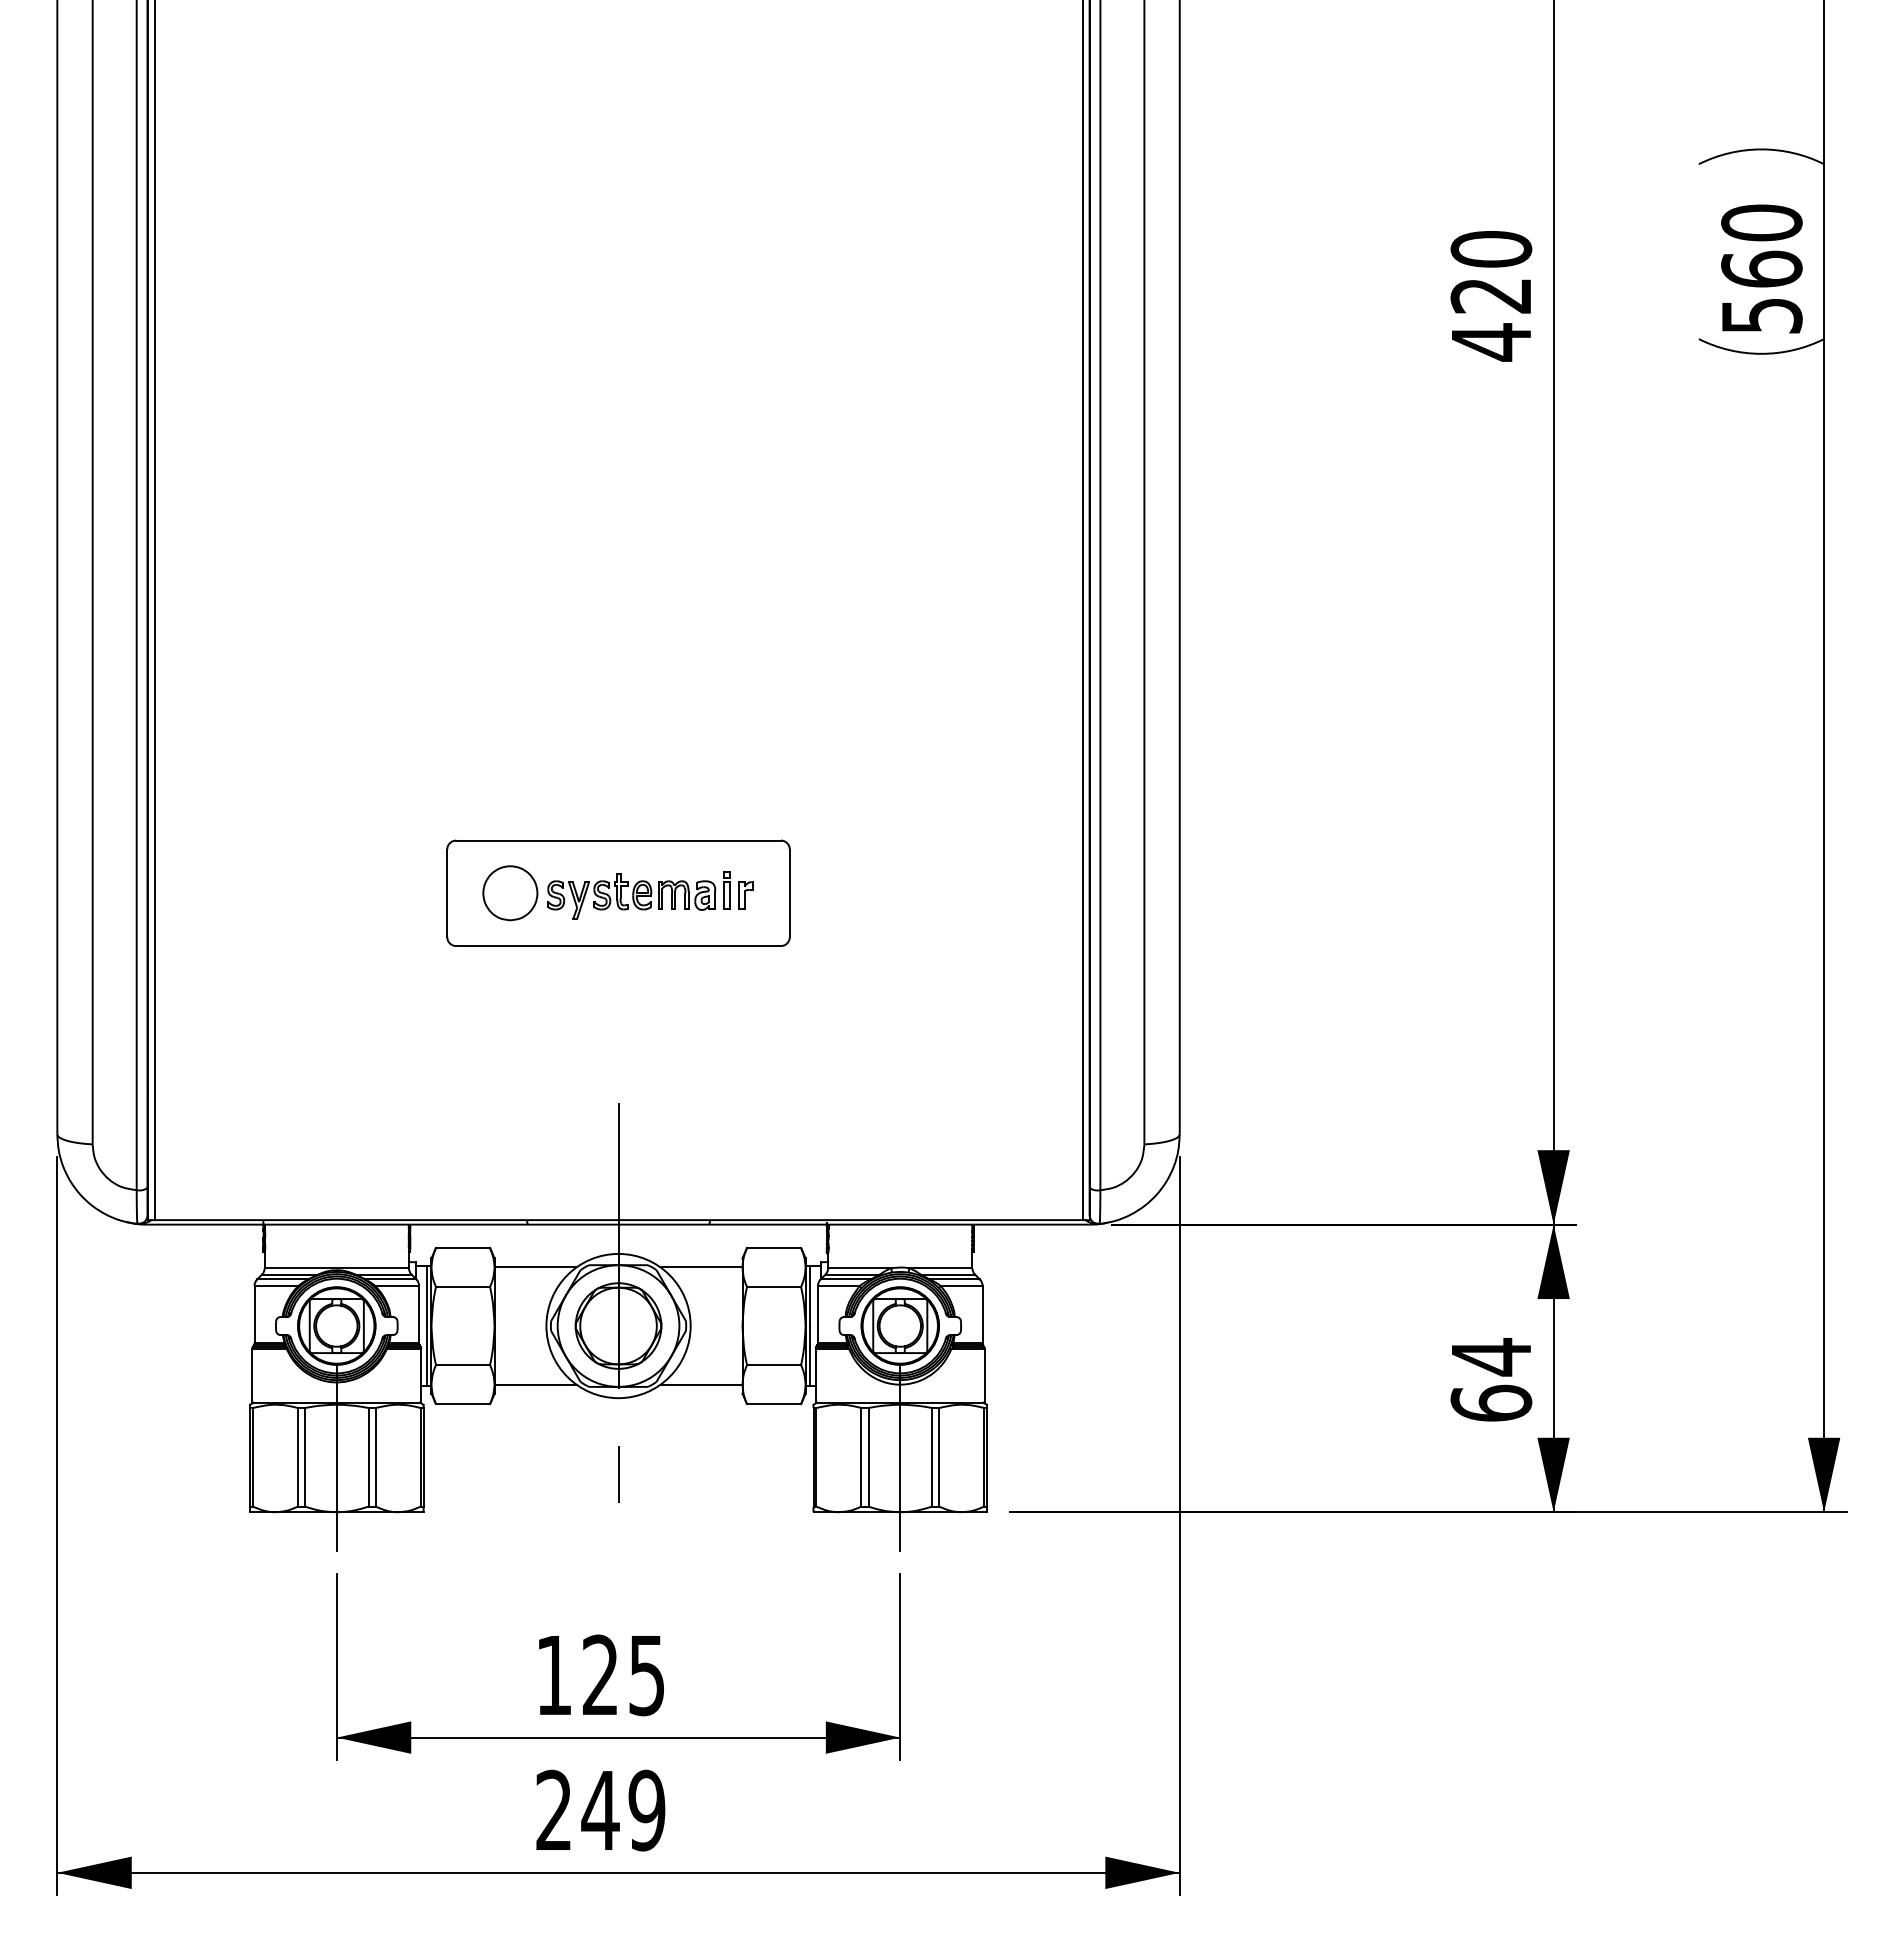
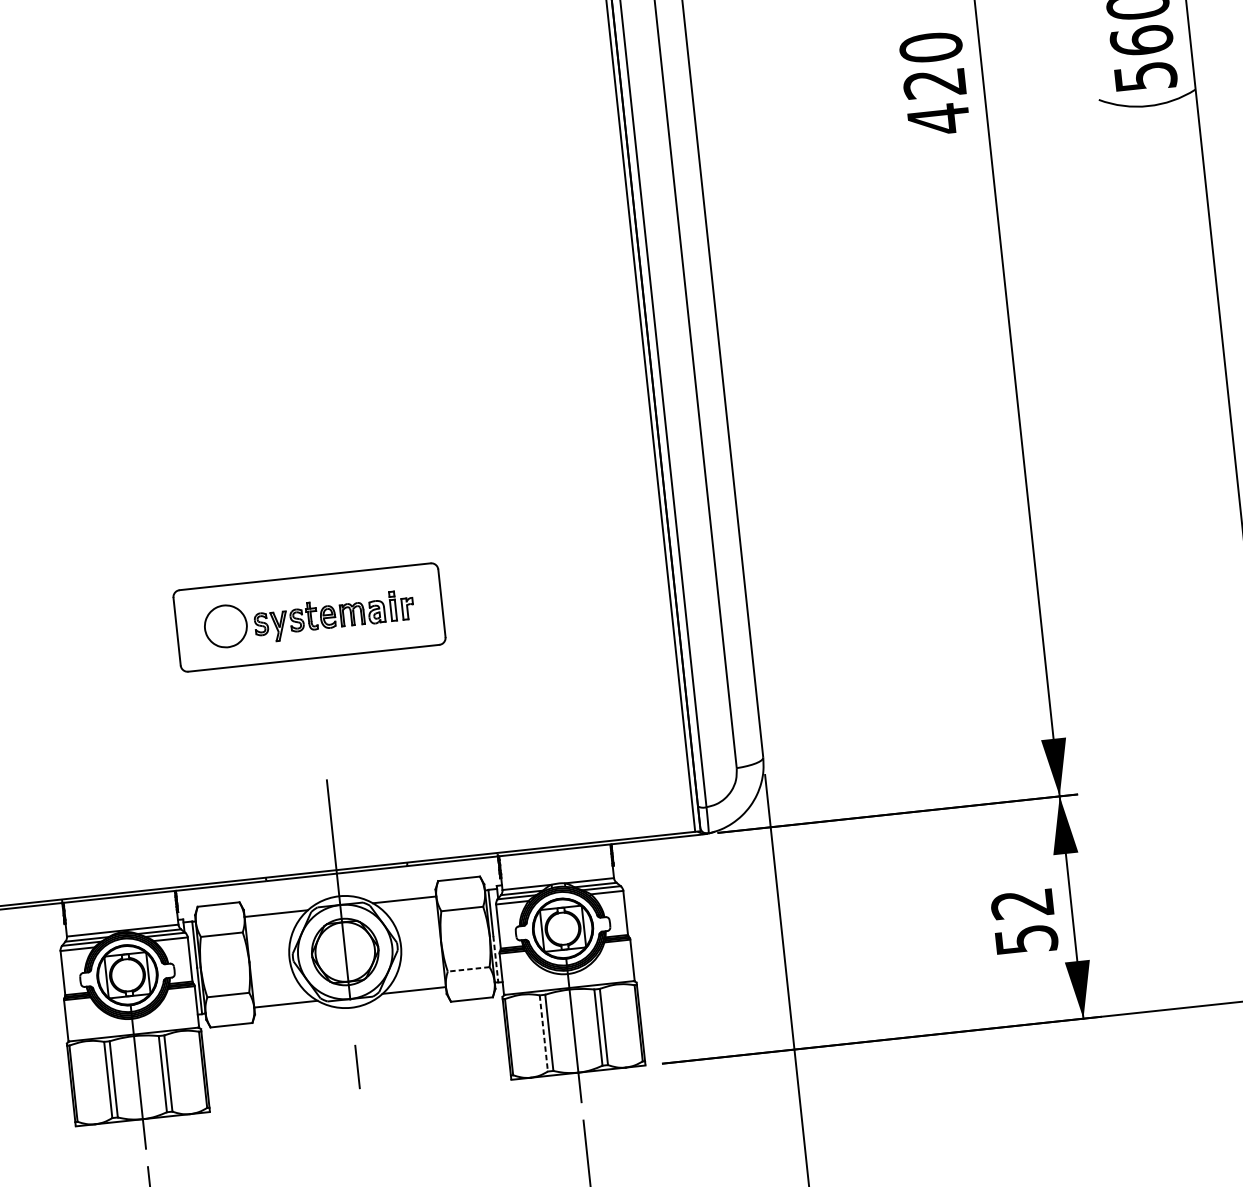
line: (810, 1356) -> (496, 959), solid -> dashed
line: (773, 1365) -> (468, 969), solid -> dashed
text: (1491, 1379) -> (1024, 921), 64 -> 52
line: (861, 1457) -> (543, 1033), solid -> dashed

